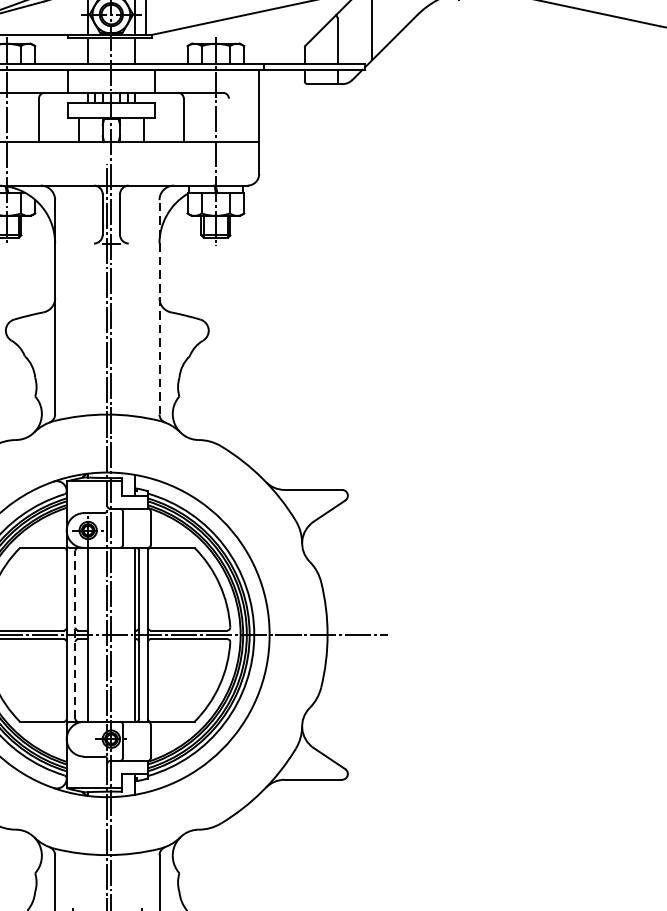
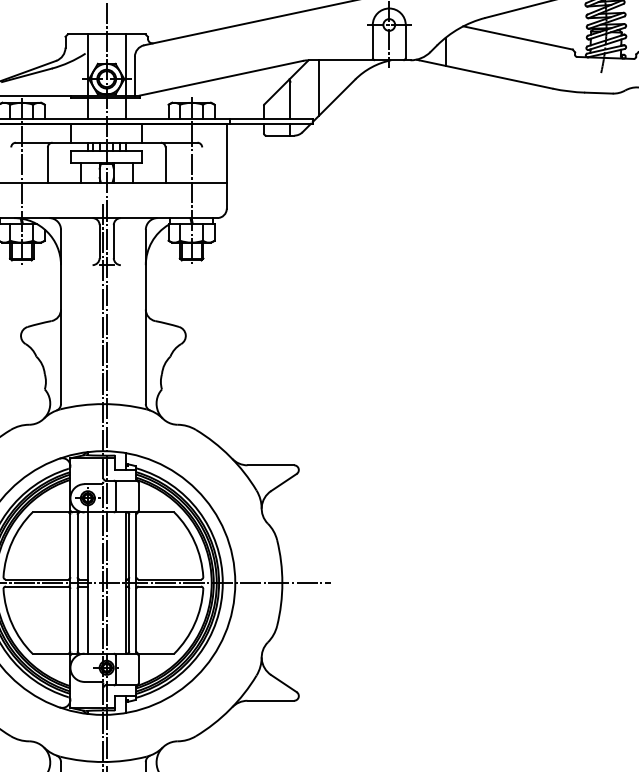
line: (159, 306) -> (145, 316), dashed -> solid
line: (75, 634) -> (77, 582), dashed -> solid

